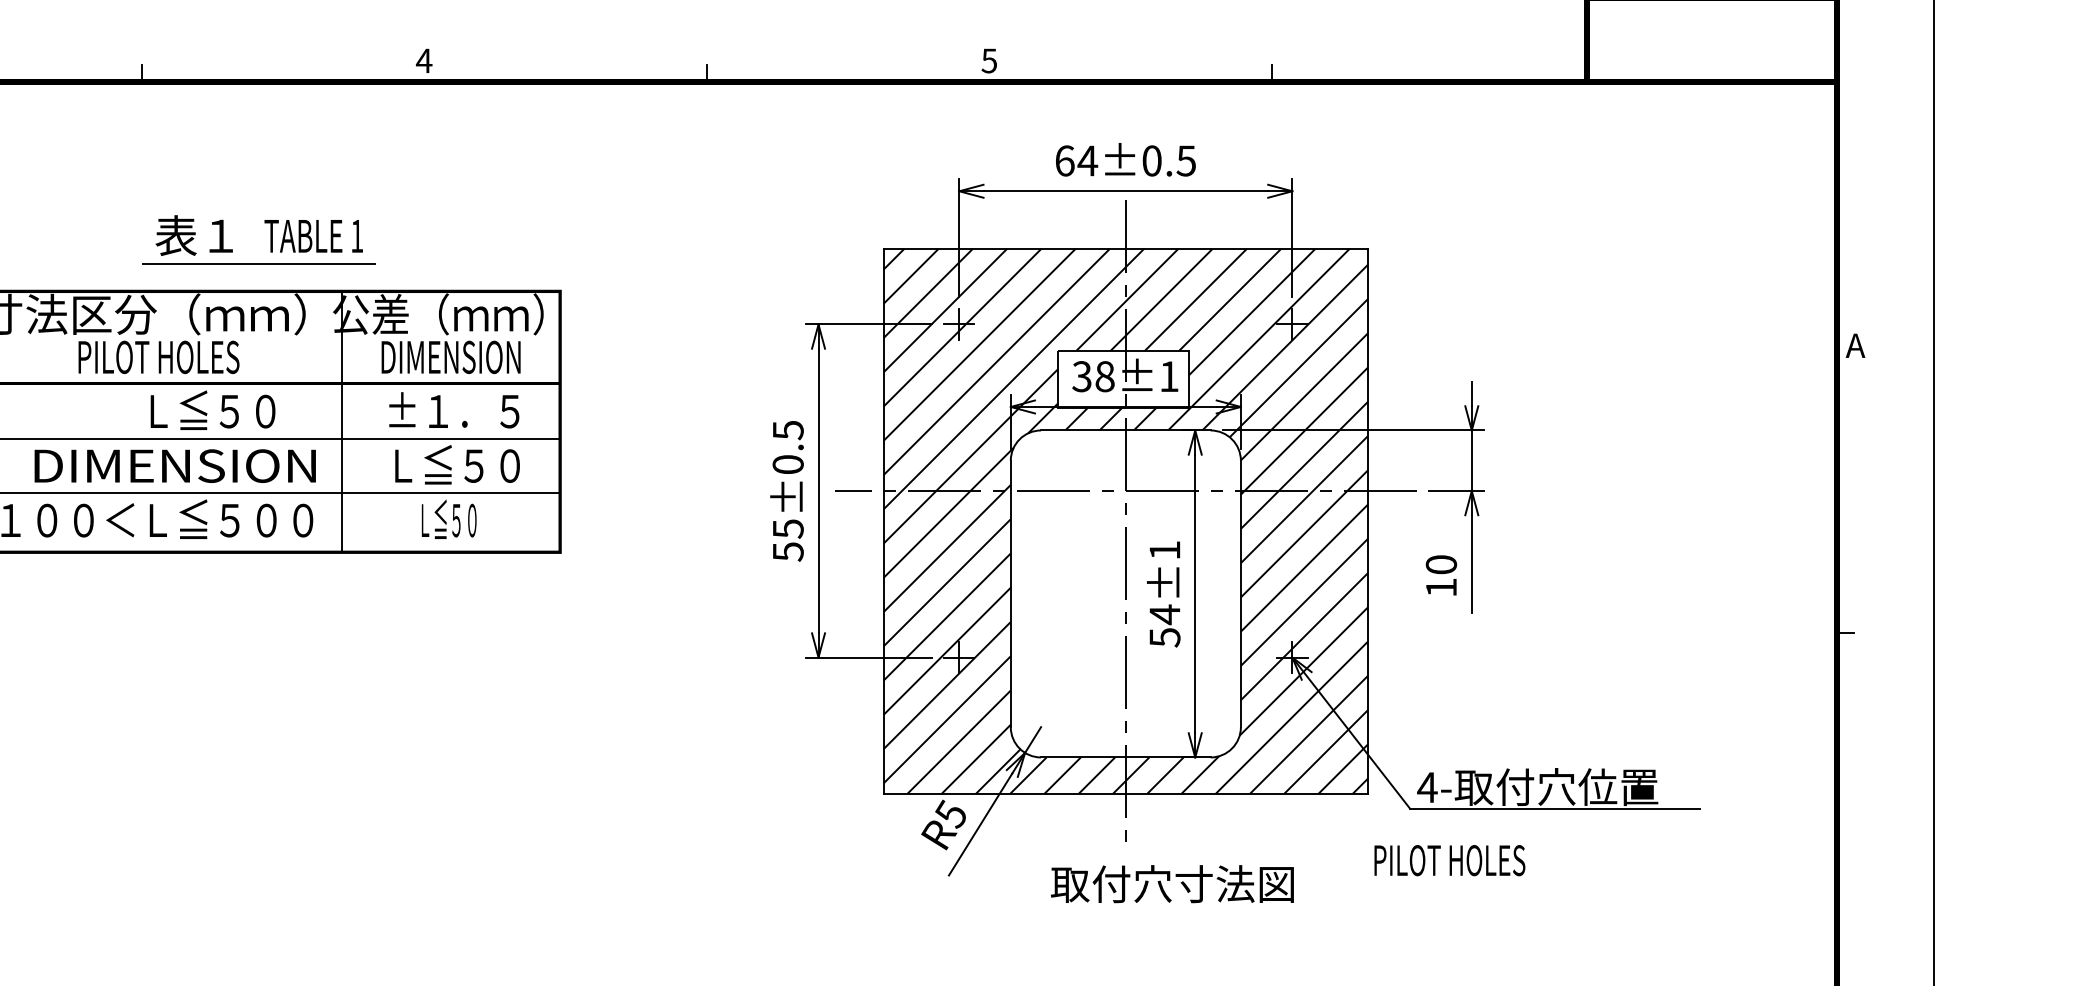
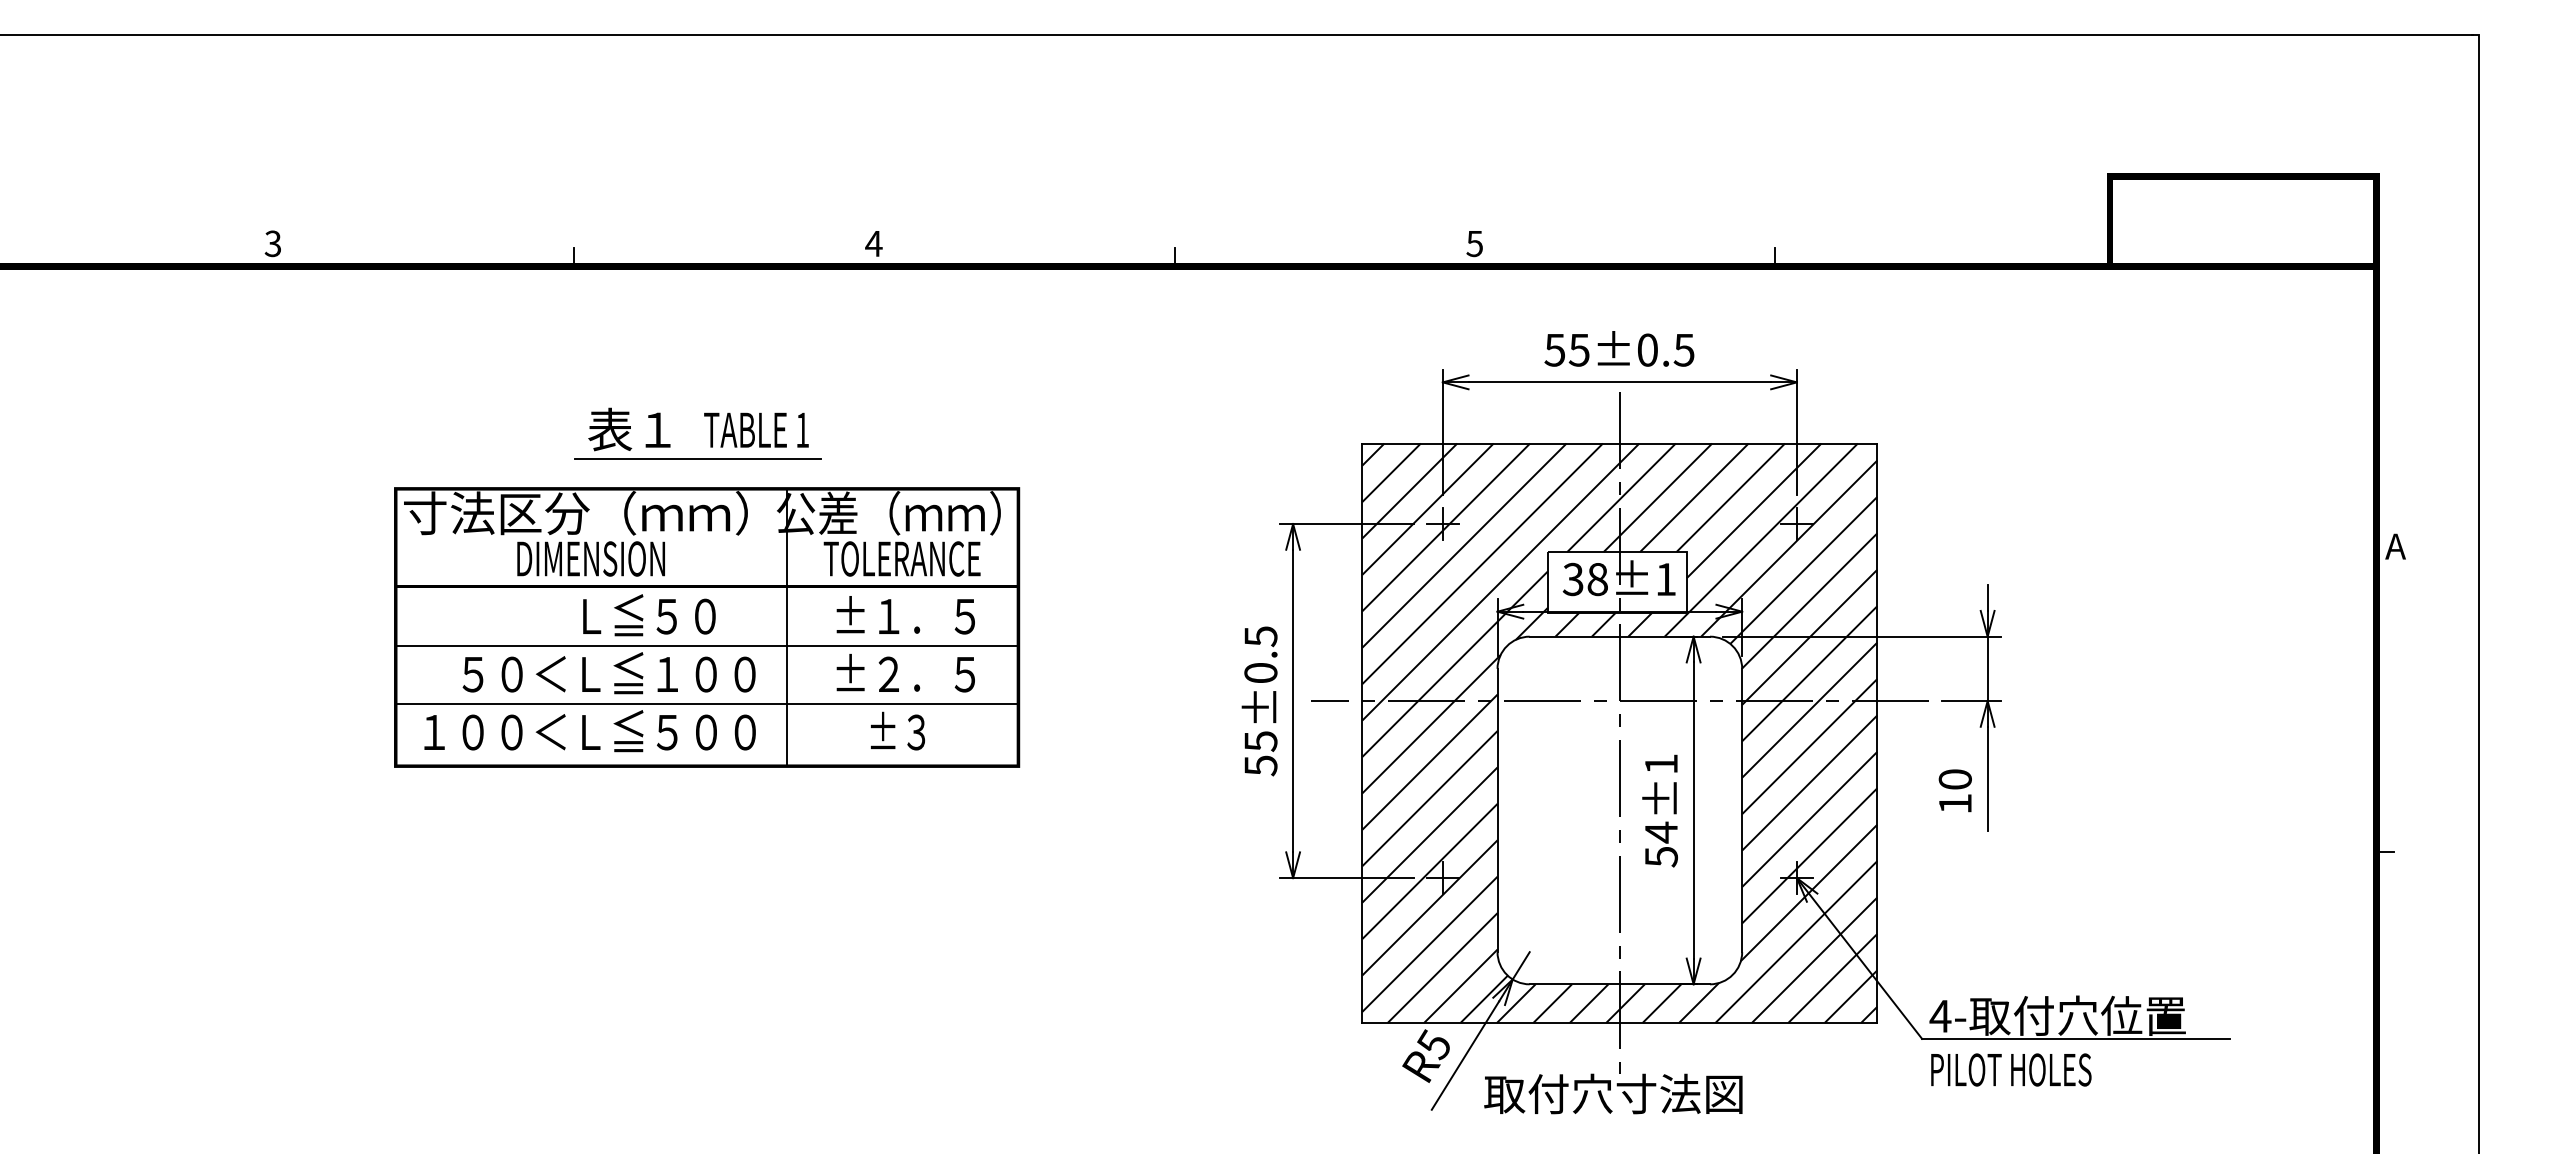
text: (1076, 160) -> (1567, 349), 64±0.5 -> 55±0.5
text: (158, 356) -> (591, 558), PILOT HOLES -> DIMENSION
text: (450, 356) -> (901, 558), DIMENSION -> TOLERANCE
text: (174, 465) -> (608, 673), DIMENSION -> ５０＜Ｌ≦１００
text: (453, 465) -> (905, 673), Ｌ≦５０ -> ±２．５
text: (448, 519) -> (899, 731), Ｌ≦５０ -> ±３
text: (1450, 860) -> (2011, 1069), moved
text: (1172, 883) -> (1613, 1093), moved

